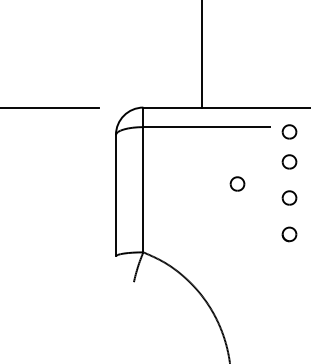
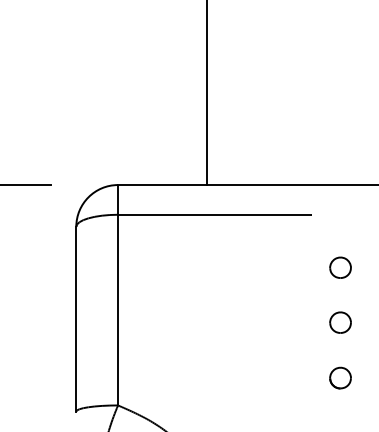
part: (289, 131) -> (340, 221), removed
part: (237, 183) -> (261, 300), removed

